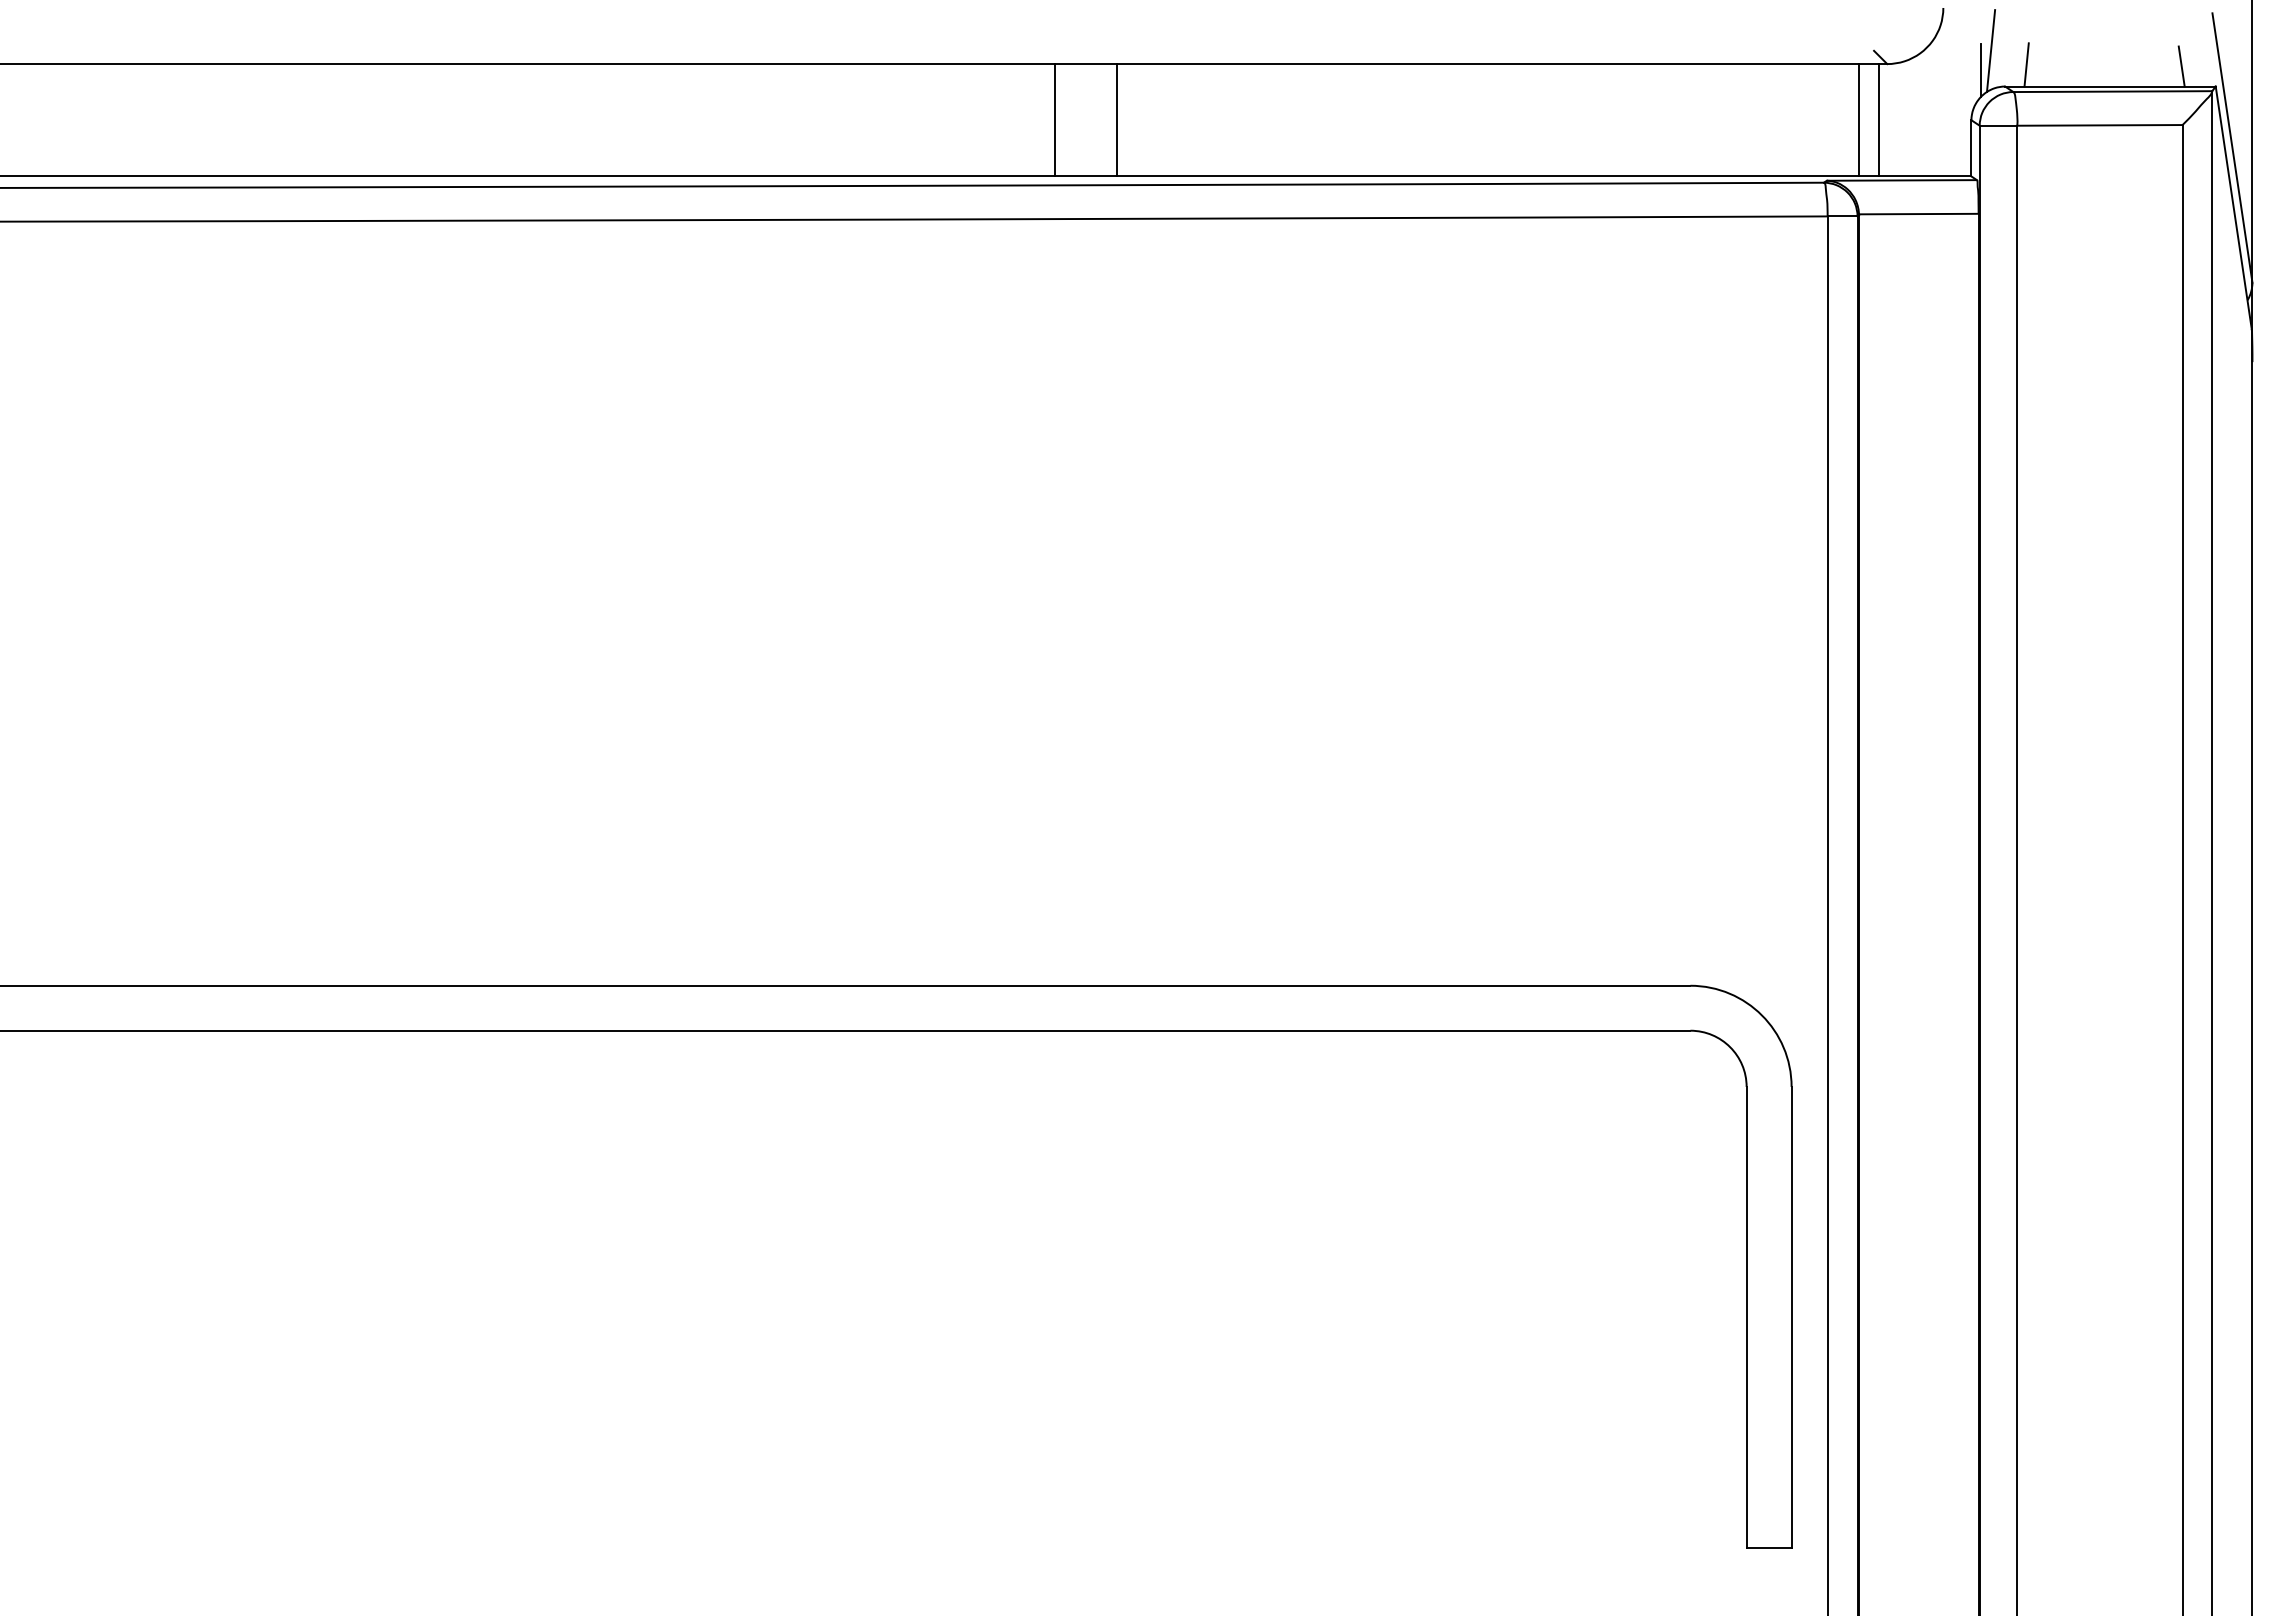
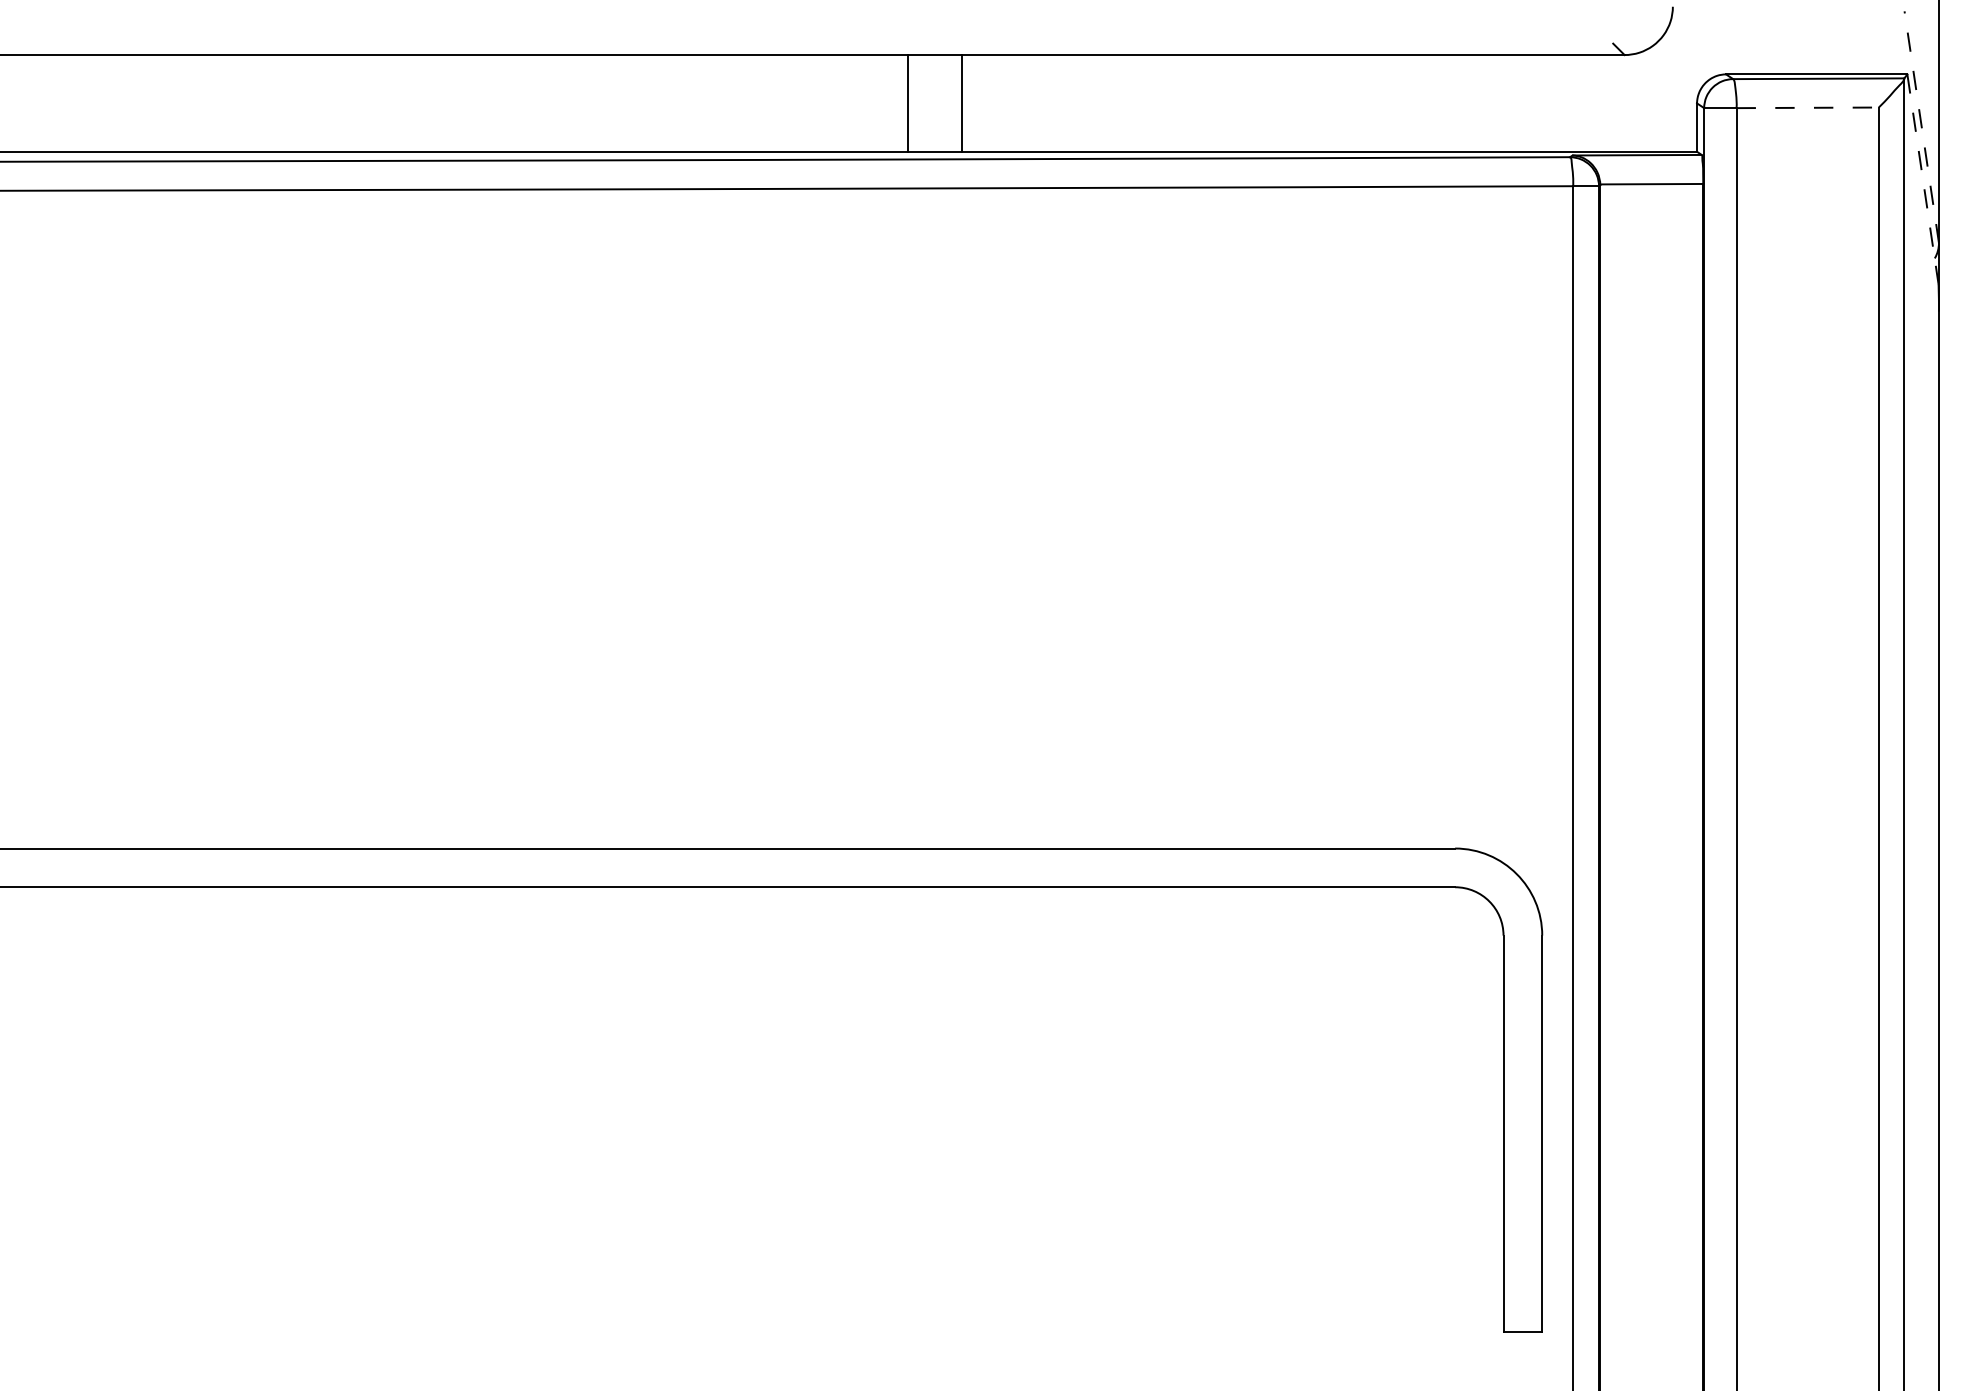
line: (1990, 50) -> (1713, 43), removed
line: (2026, 64) -> (1744, 55), removed
line: (2181, 66) -> (1877, 57), removed
line: (1981, 70) -> (1705, 60), removed
line: (1859, 120) -> (1600, 103), removed
line: (1878, 120) -> (1617, 103), removed
line: (2099, 125) -> (1807, 107), solid -> dashed
line: (2232, 147) -> (1921, 126), solid -> dashed
line: (2233, 207) -> (1922, 178), solid -> dashed

